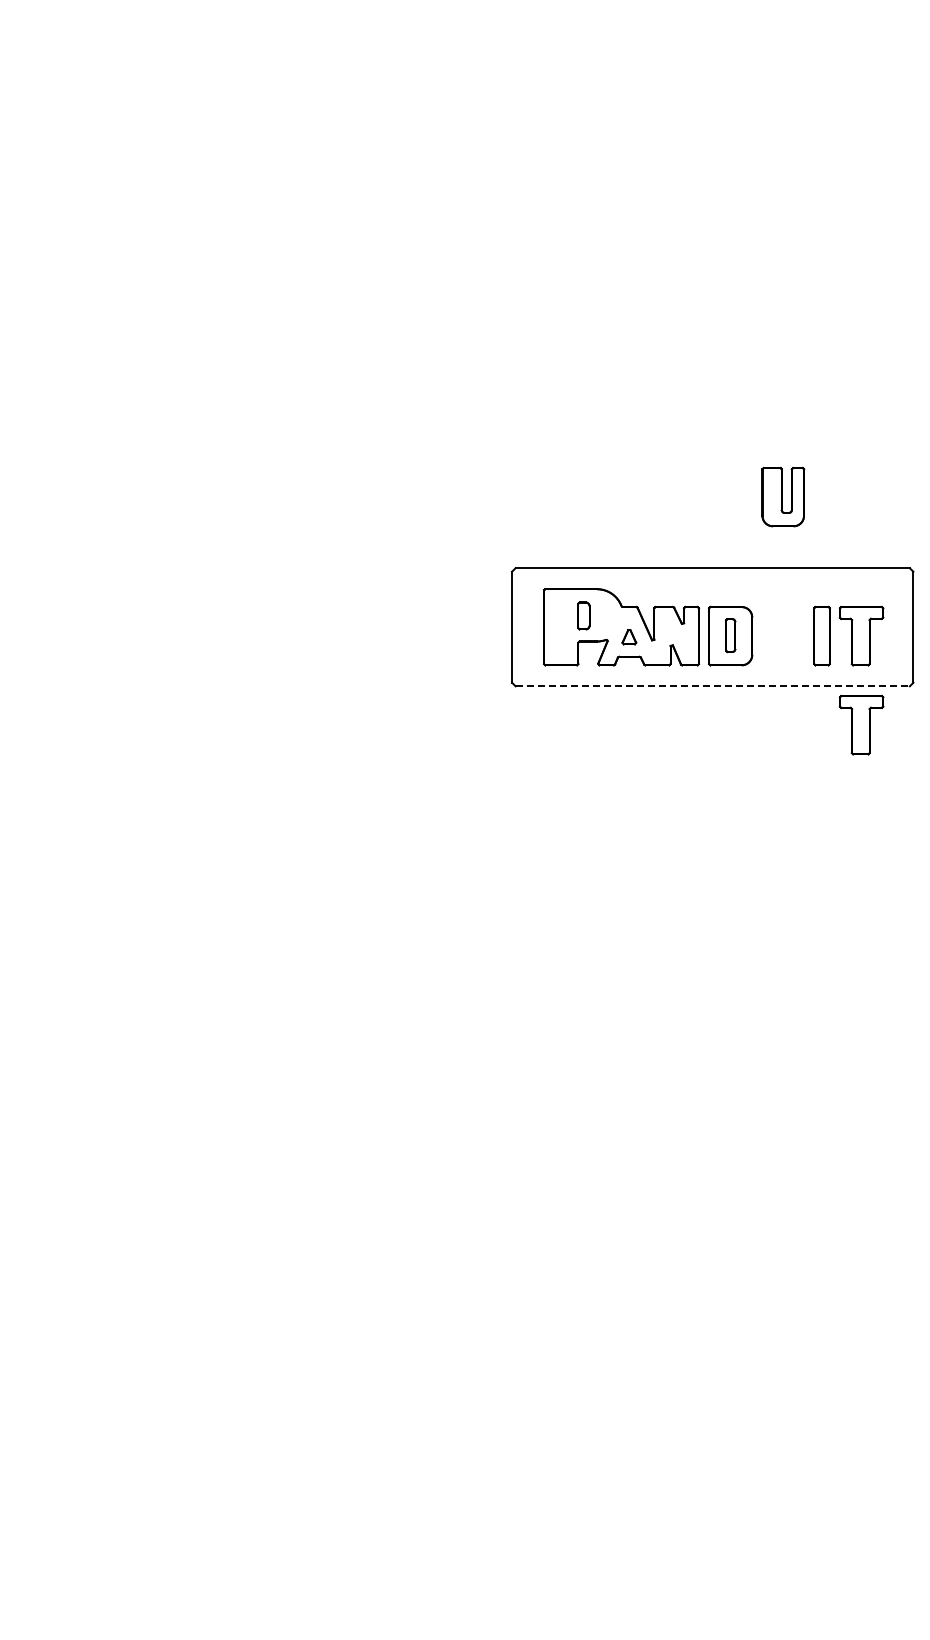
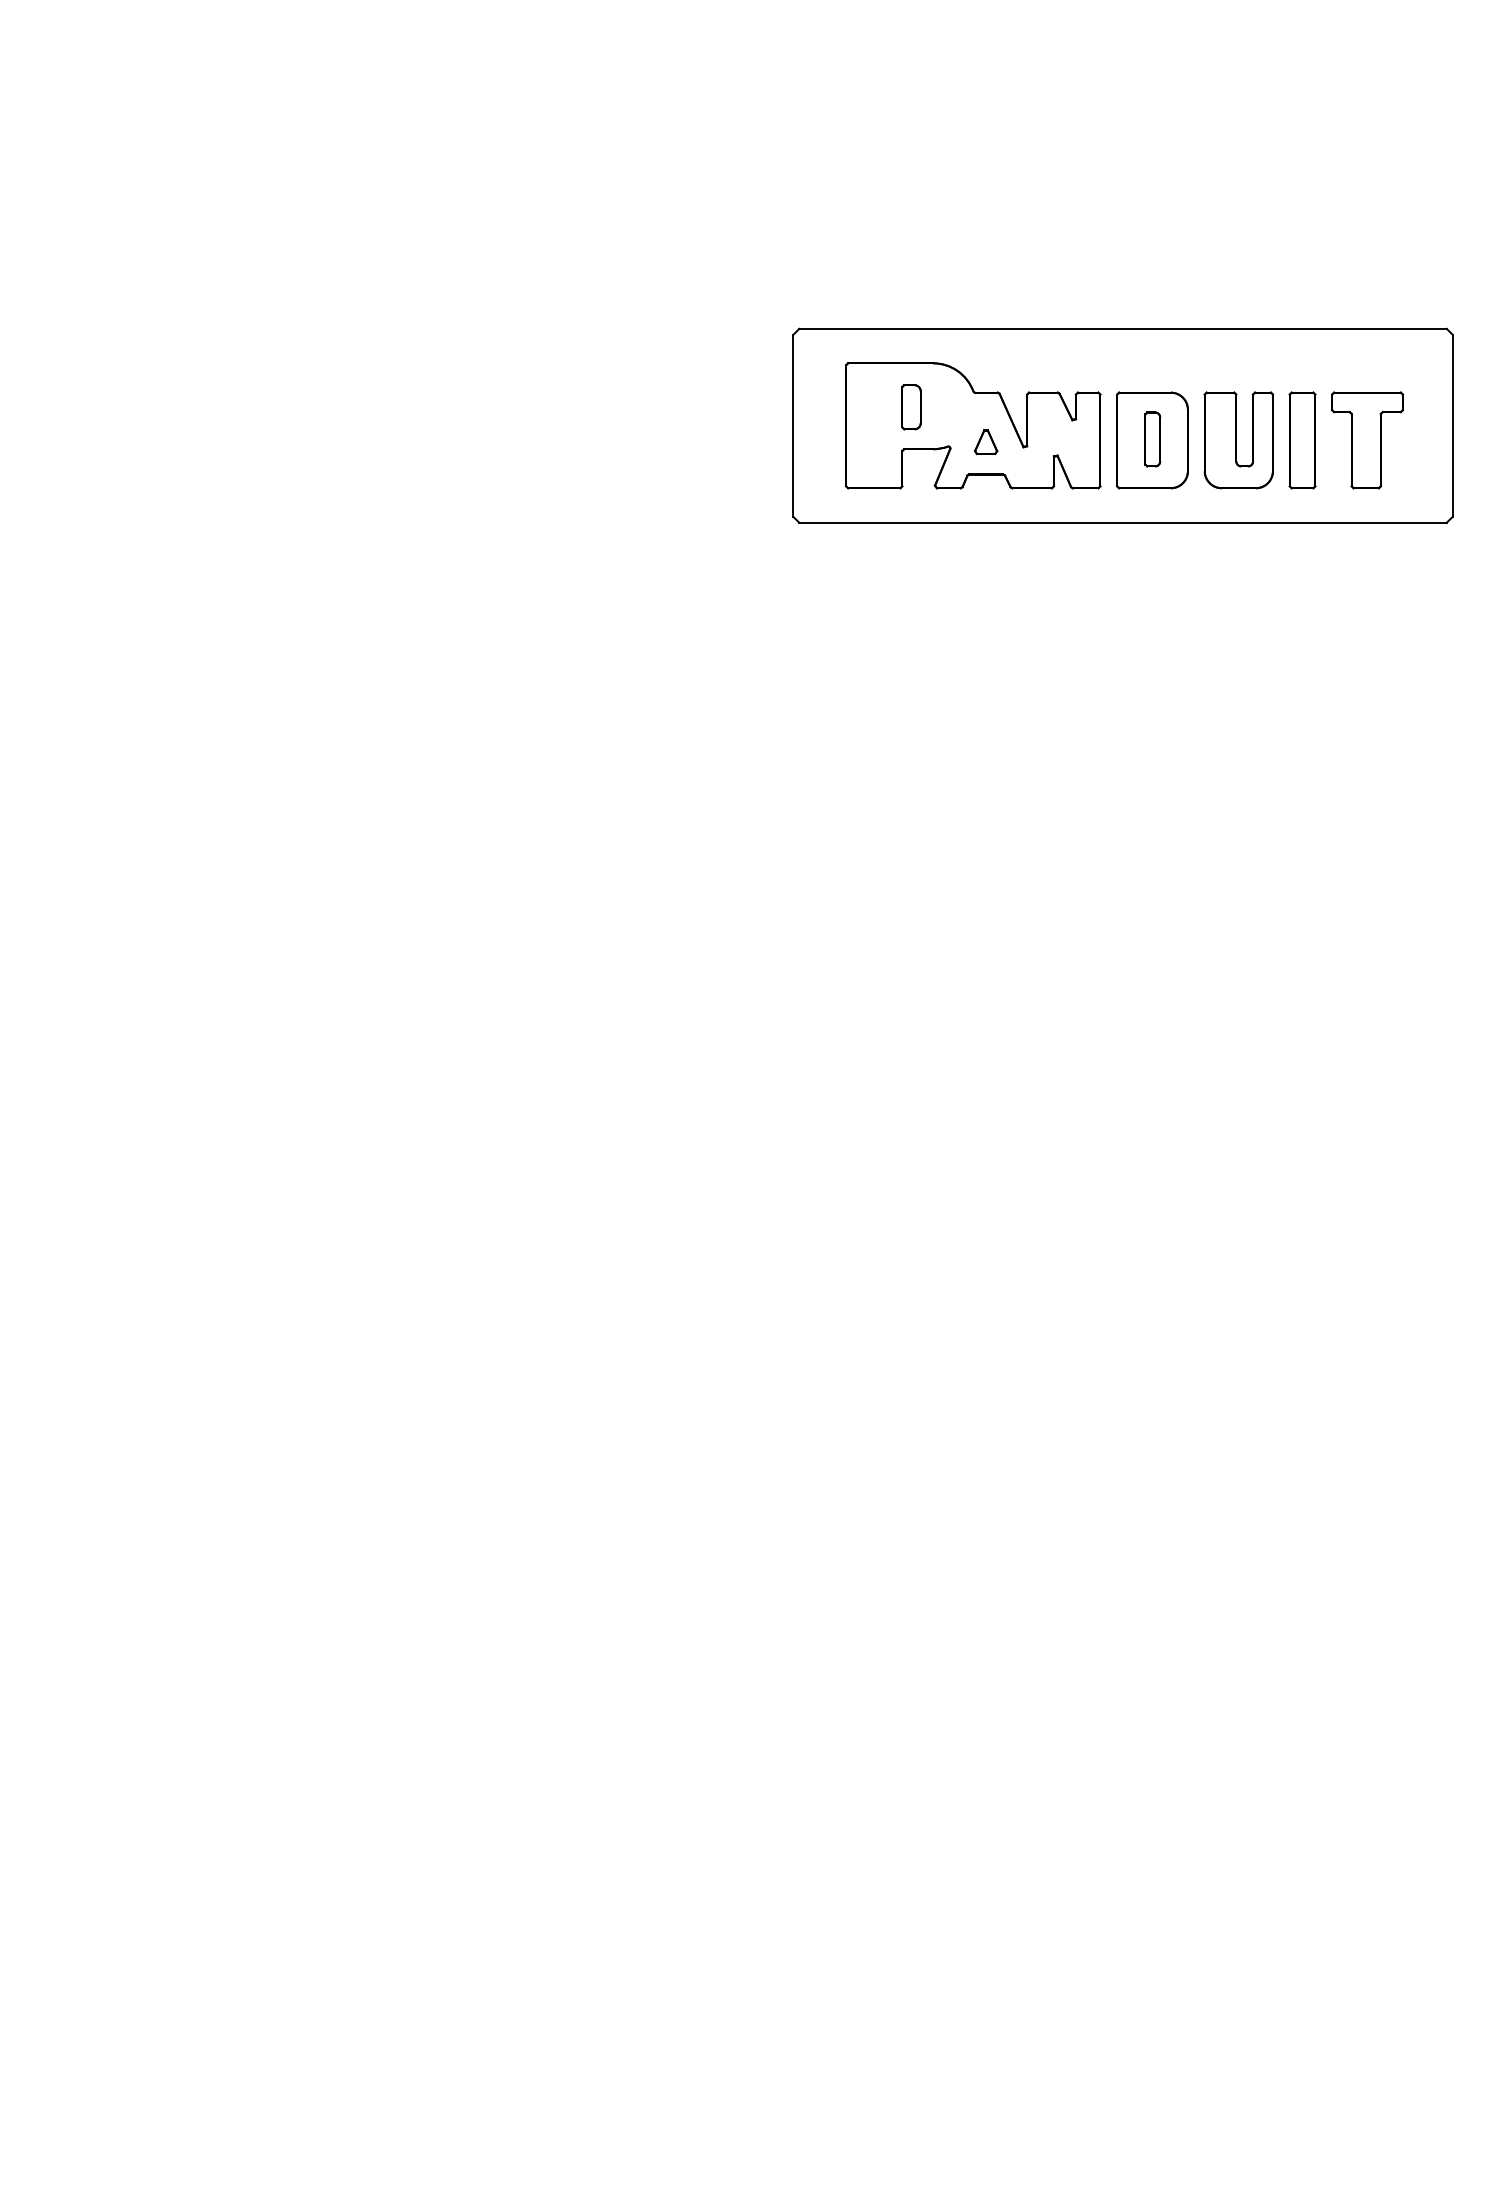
part: (783, 496) -> (1239, 439), moved
line: (713, 686) -> (1124, 523), dashed -> solid
part: (861, 724) -> (1367, 585), removed

